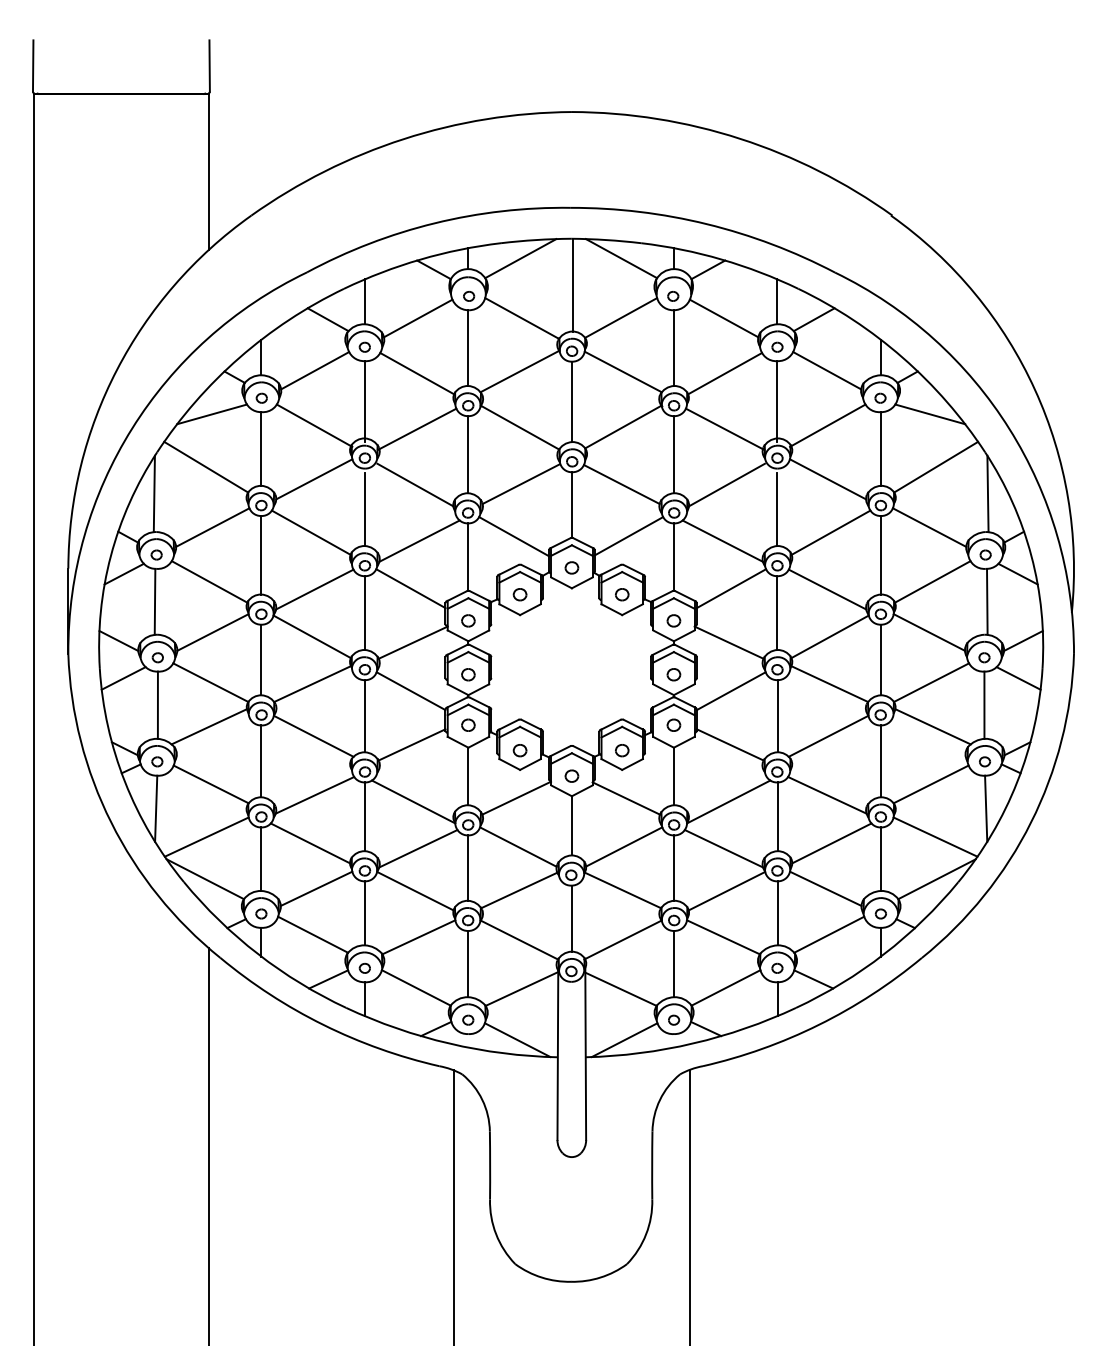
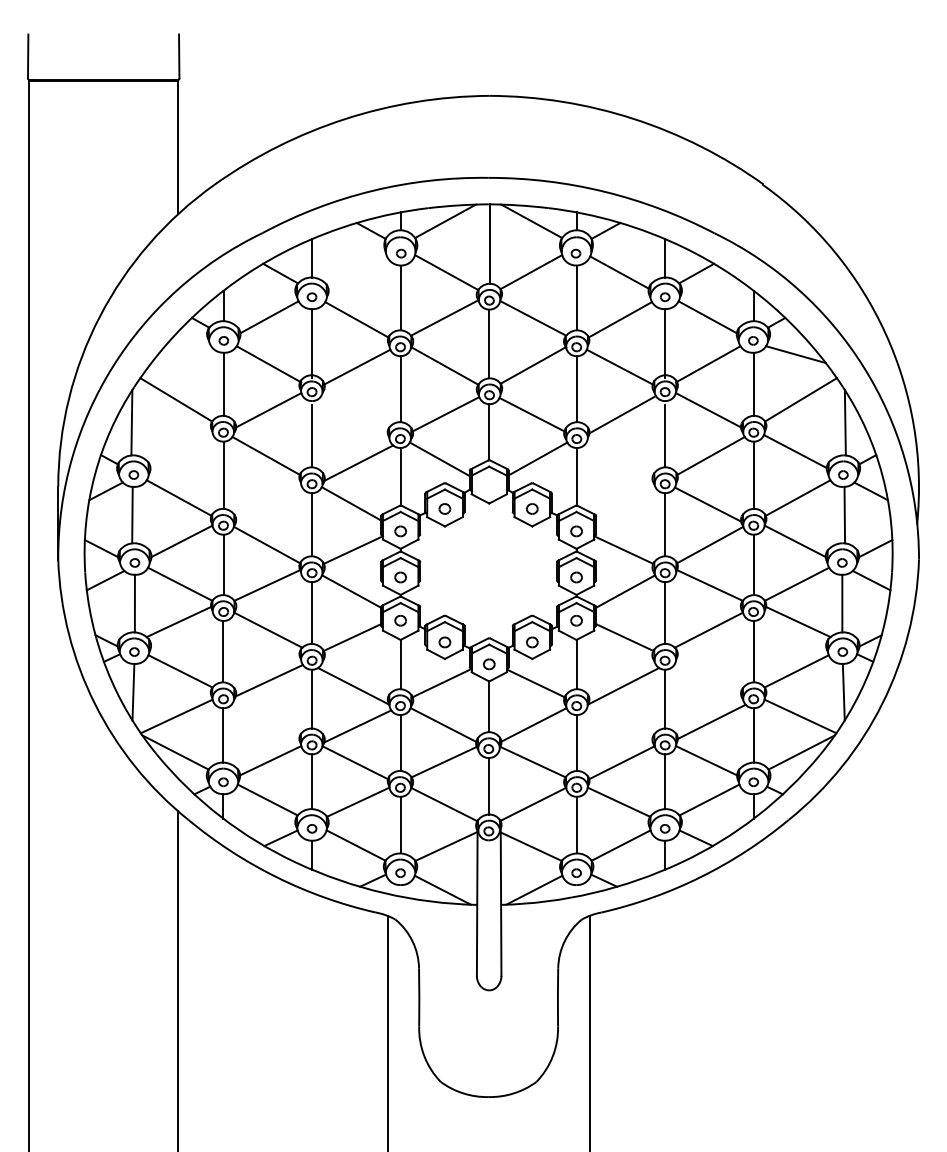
line: (418, 318) -> (357, 272), removed
line: (212, 414) -> (181, 354), removed
line: (415, 484) -> (355, 414), removed
line: (212, 527) -> (181, 451), removed
line: (722, 540) -> (618, 462), removed
part: (571, 567) -> (488, 485), removed
line: (731, 588) -> (625, 503), removed
line: (314, 589) -> (268, 504), removed
line: (827, 795) -> (708, 680), removed
line: (310, 843) -> (265, 721), removed
line: (723, 848) -> (619, 726), removed

